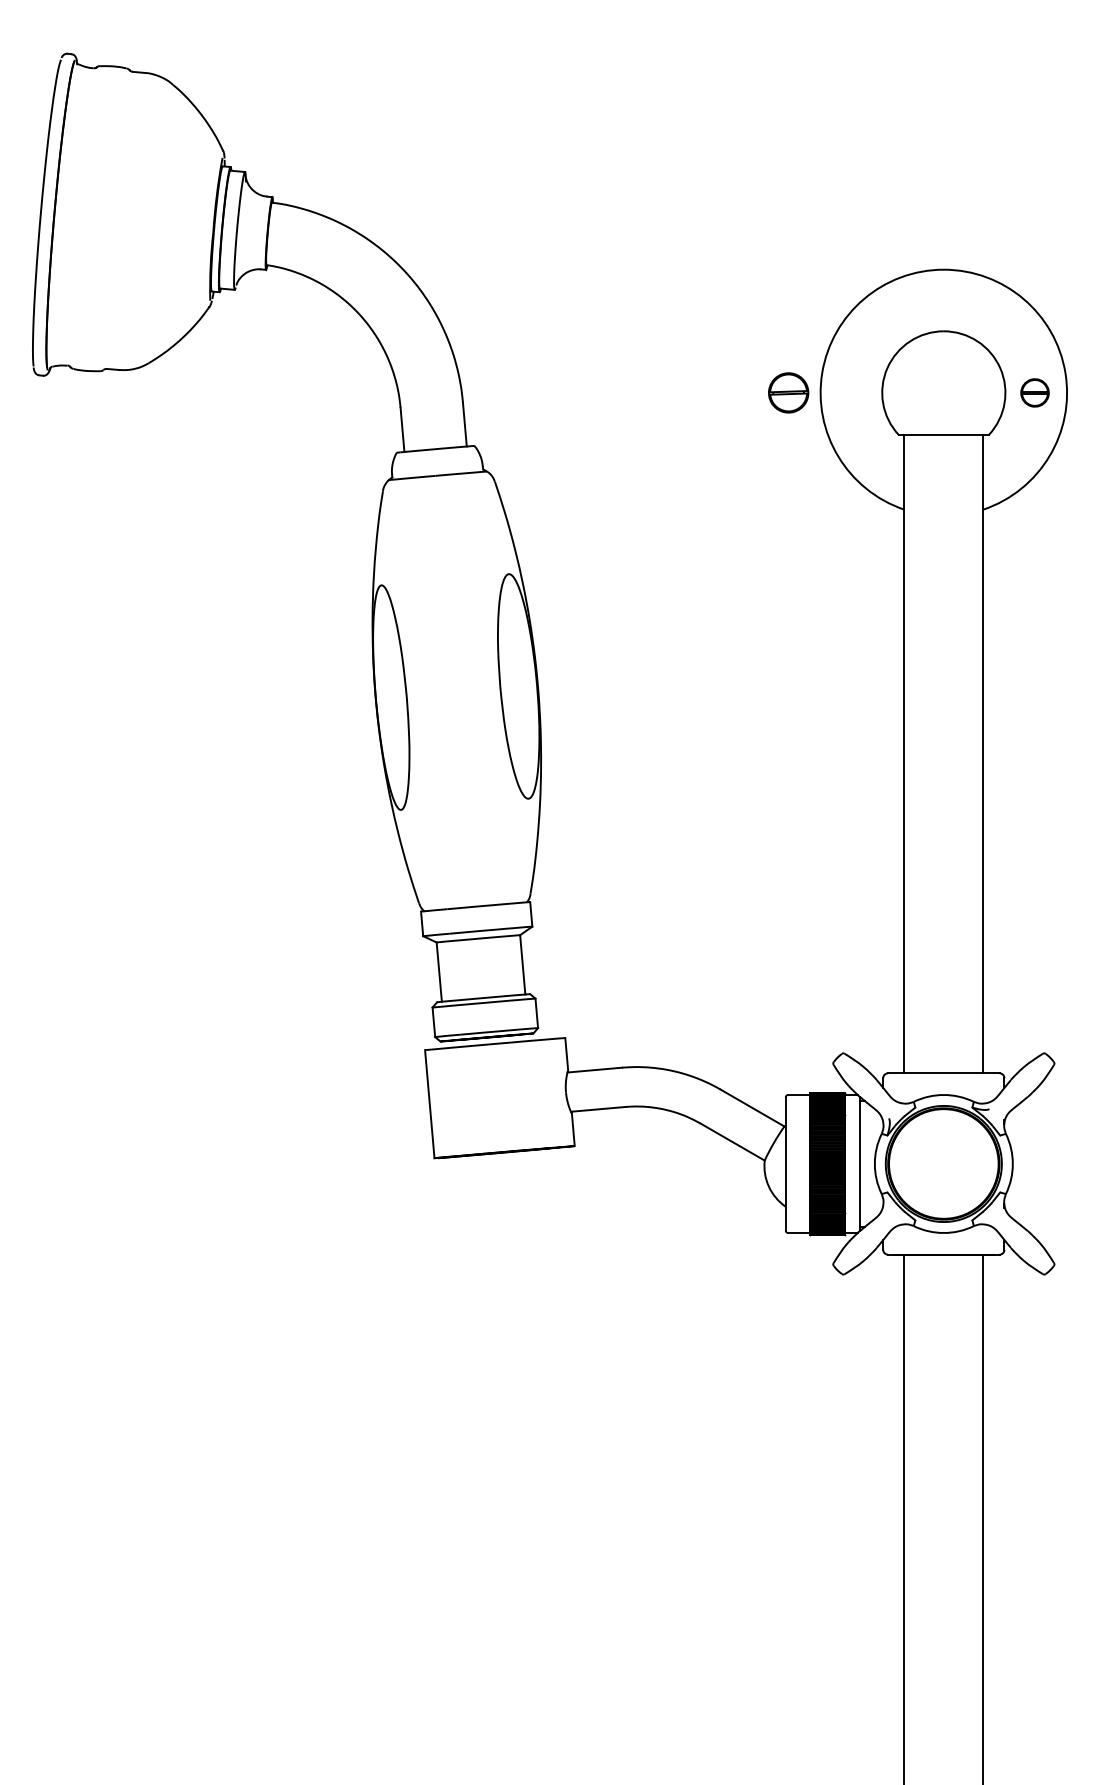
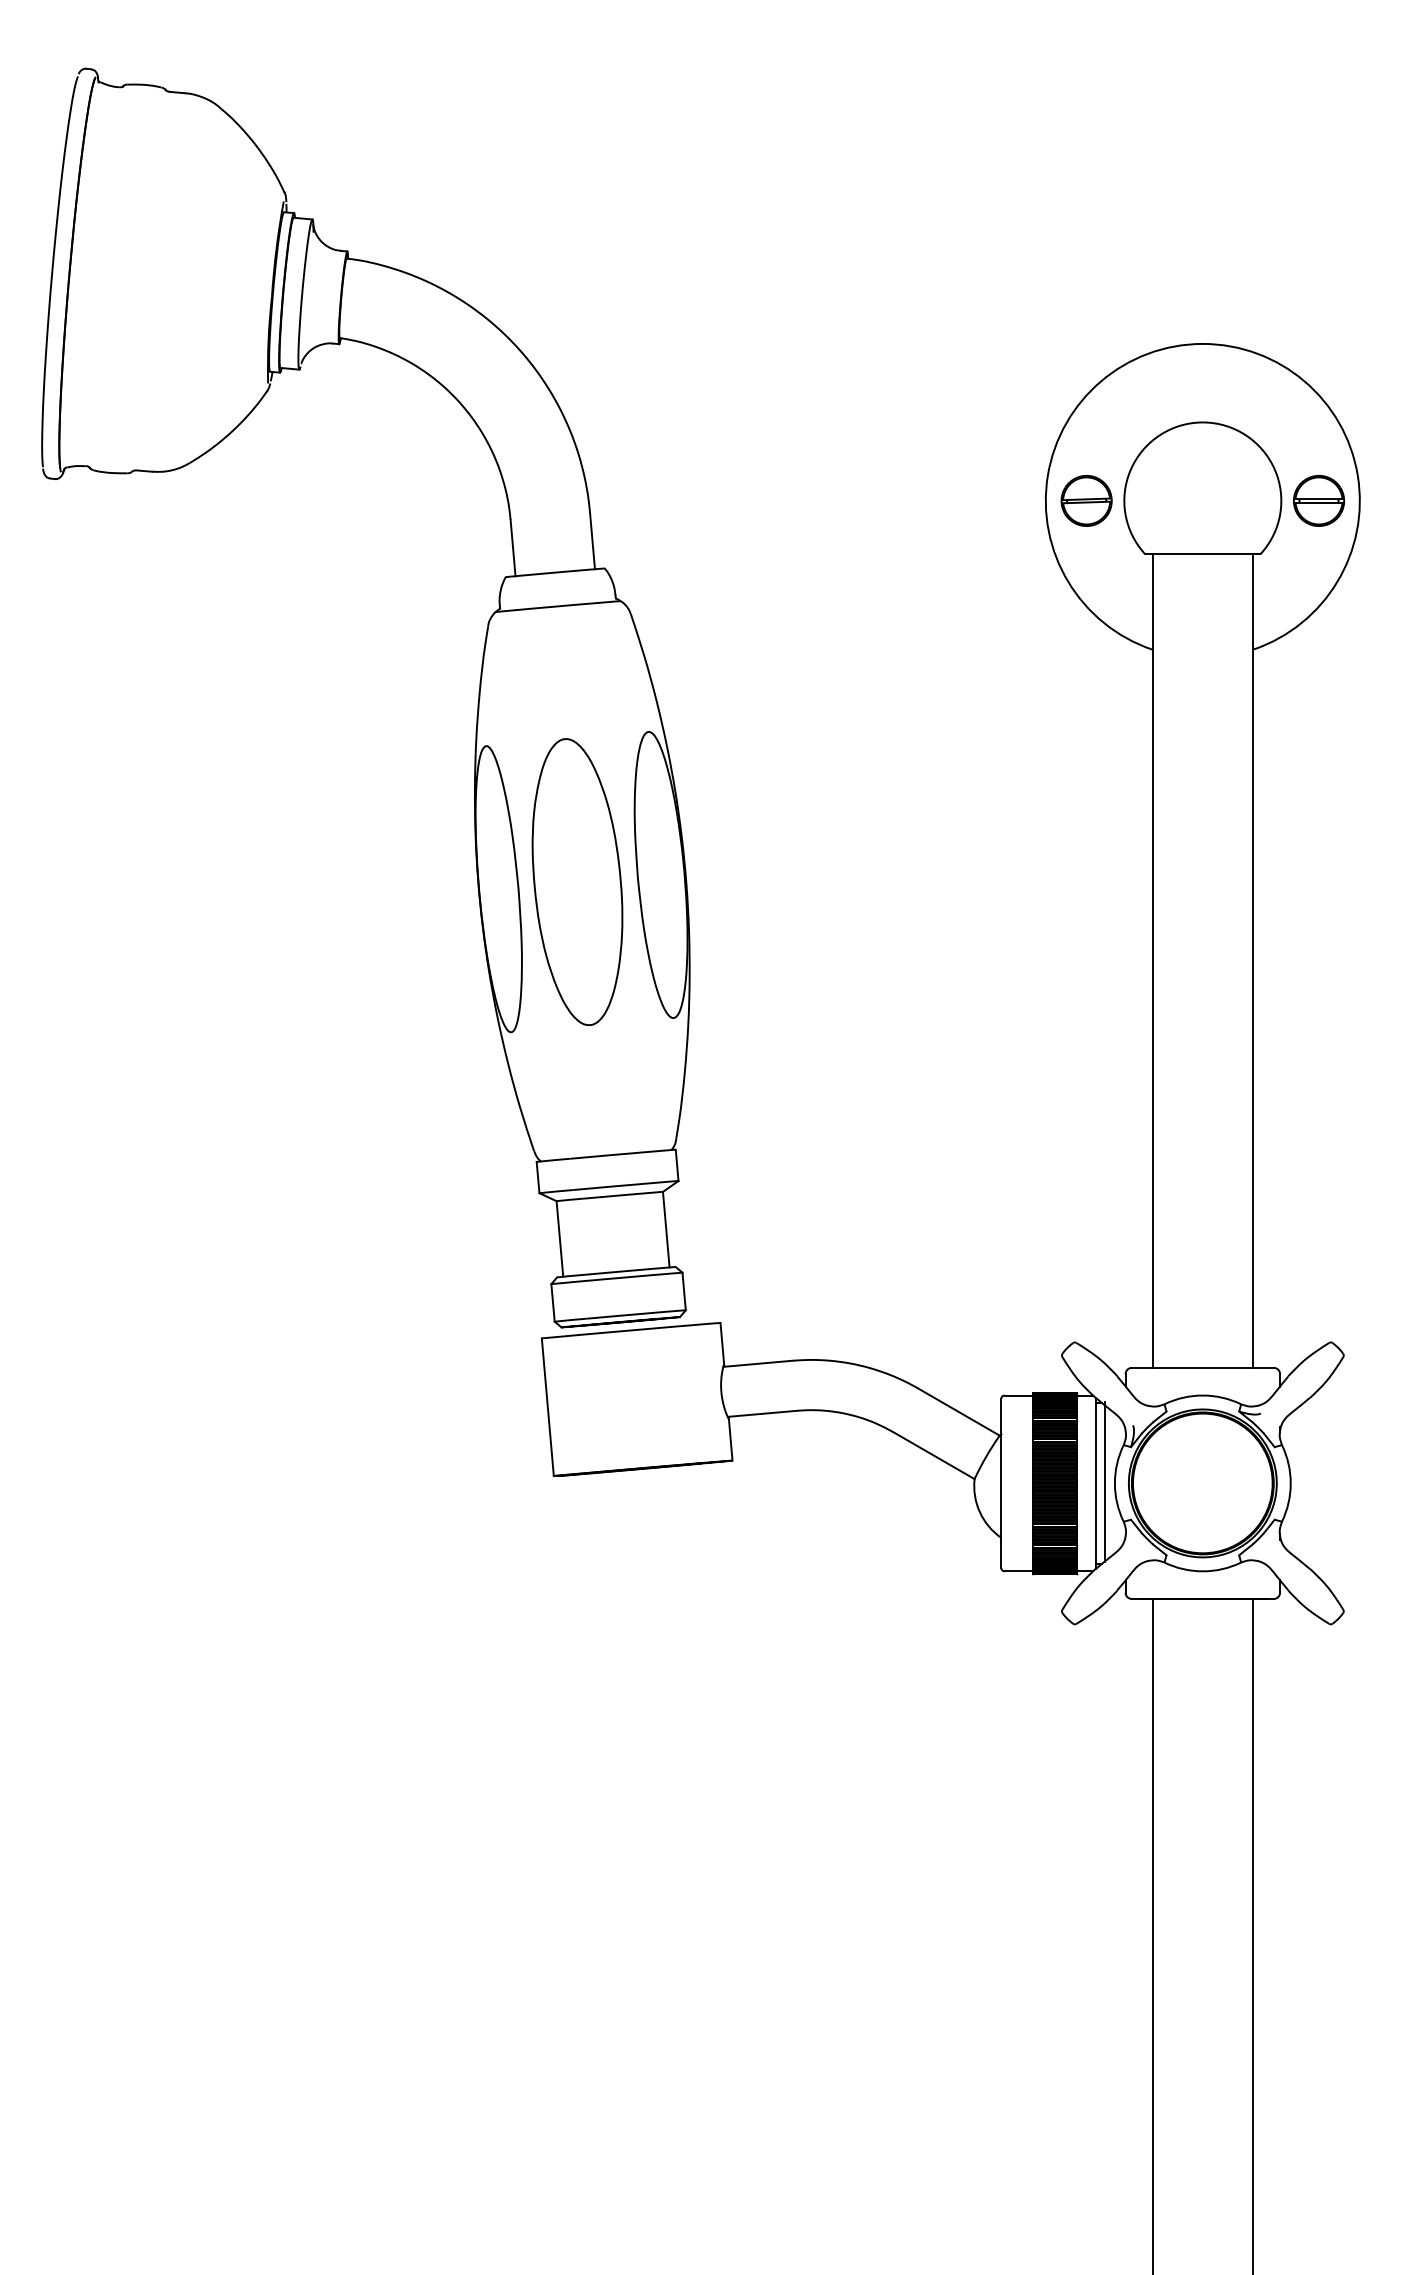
part: (788, 392) -> (1086, 500), moved
part: (1034, 392) -> (1318, 500), size x1.43
part: (453, 691) -> (578, 881), added
line: (867, 1162) -> (1105, 1481), added

